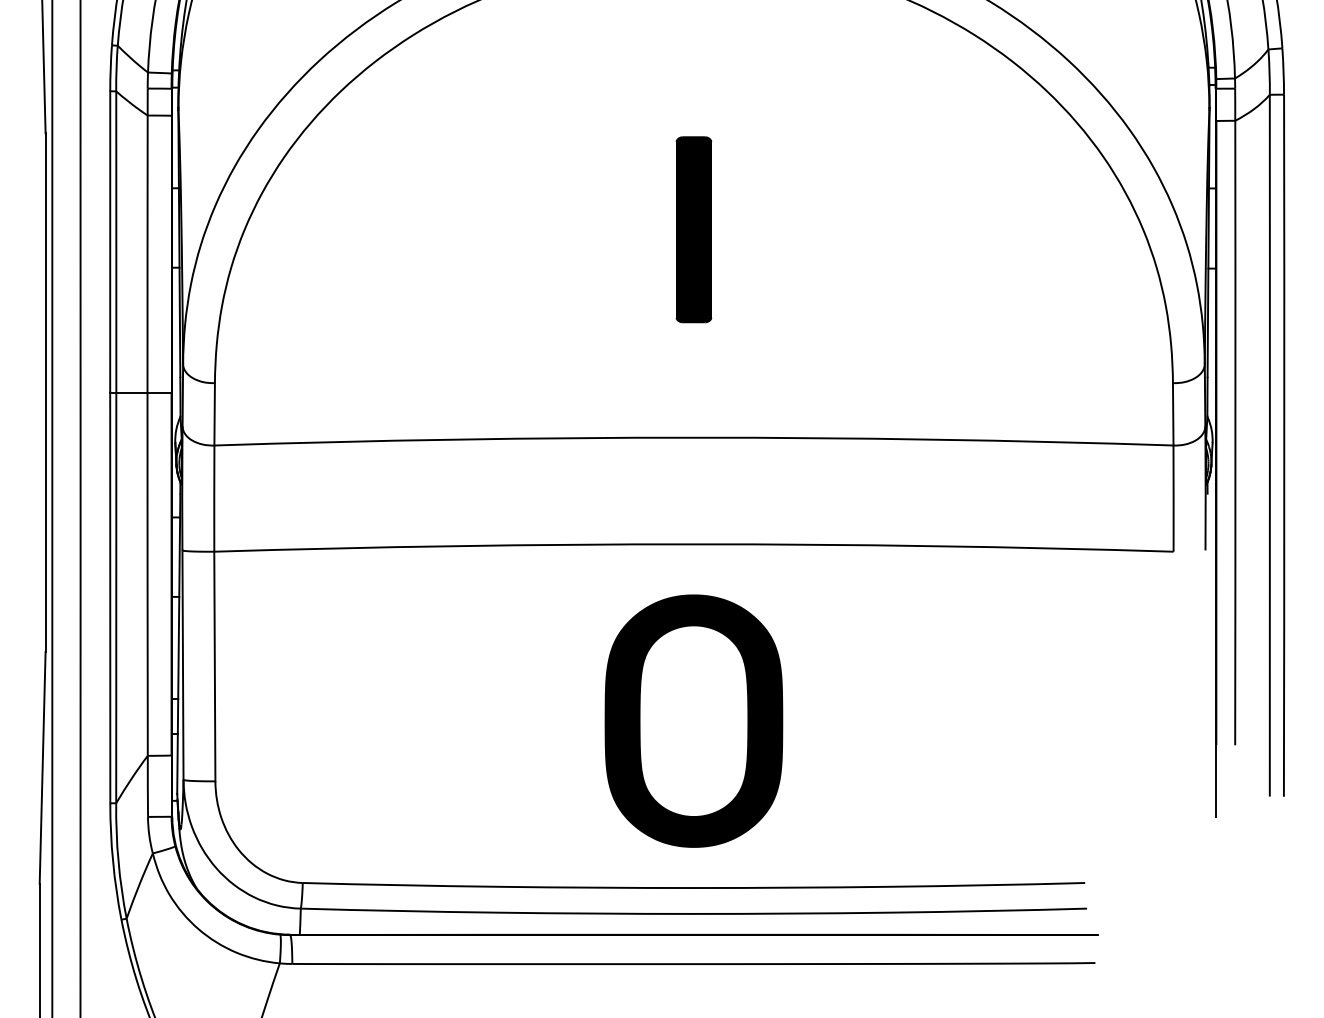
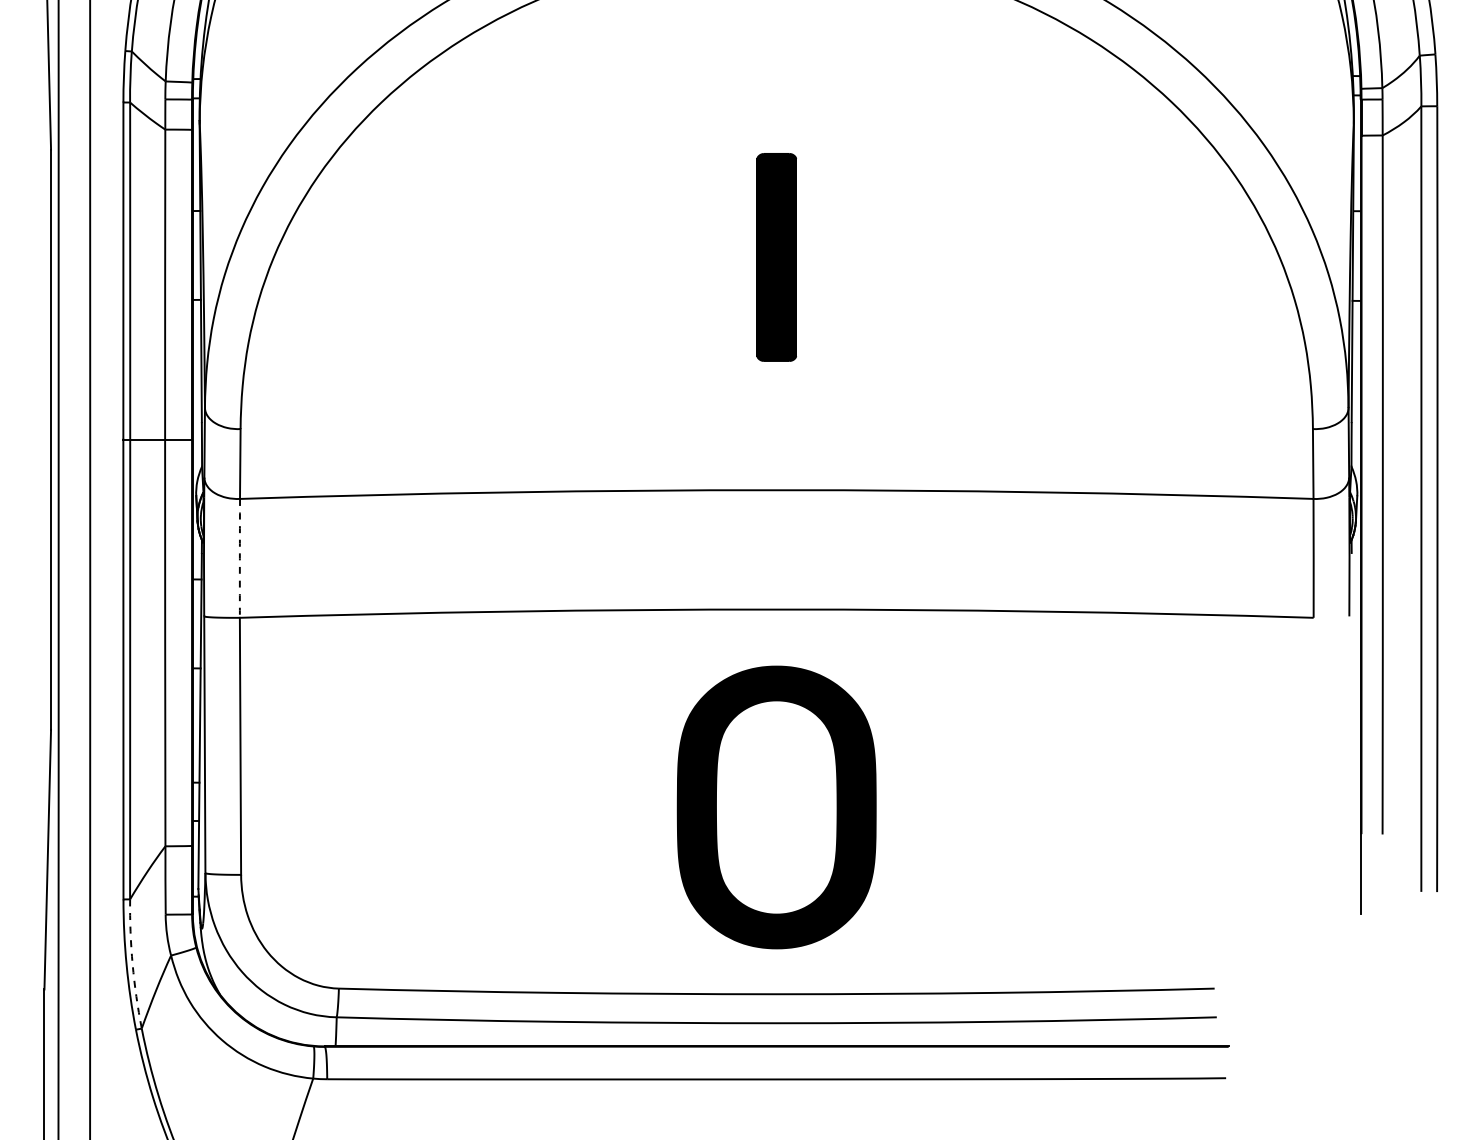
arc: (213, 498) -> (239, 558), solid -> dashed
arc: (118, 861) -> (132, 964), solid -> dashed

